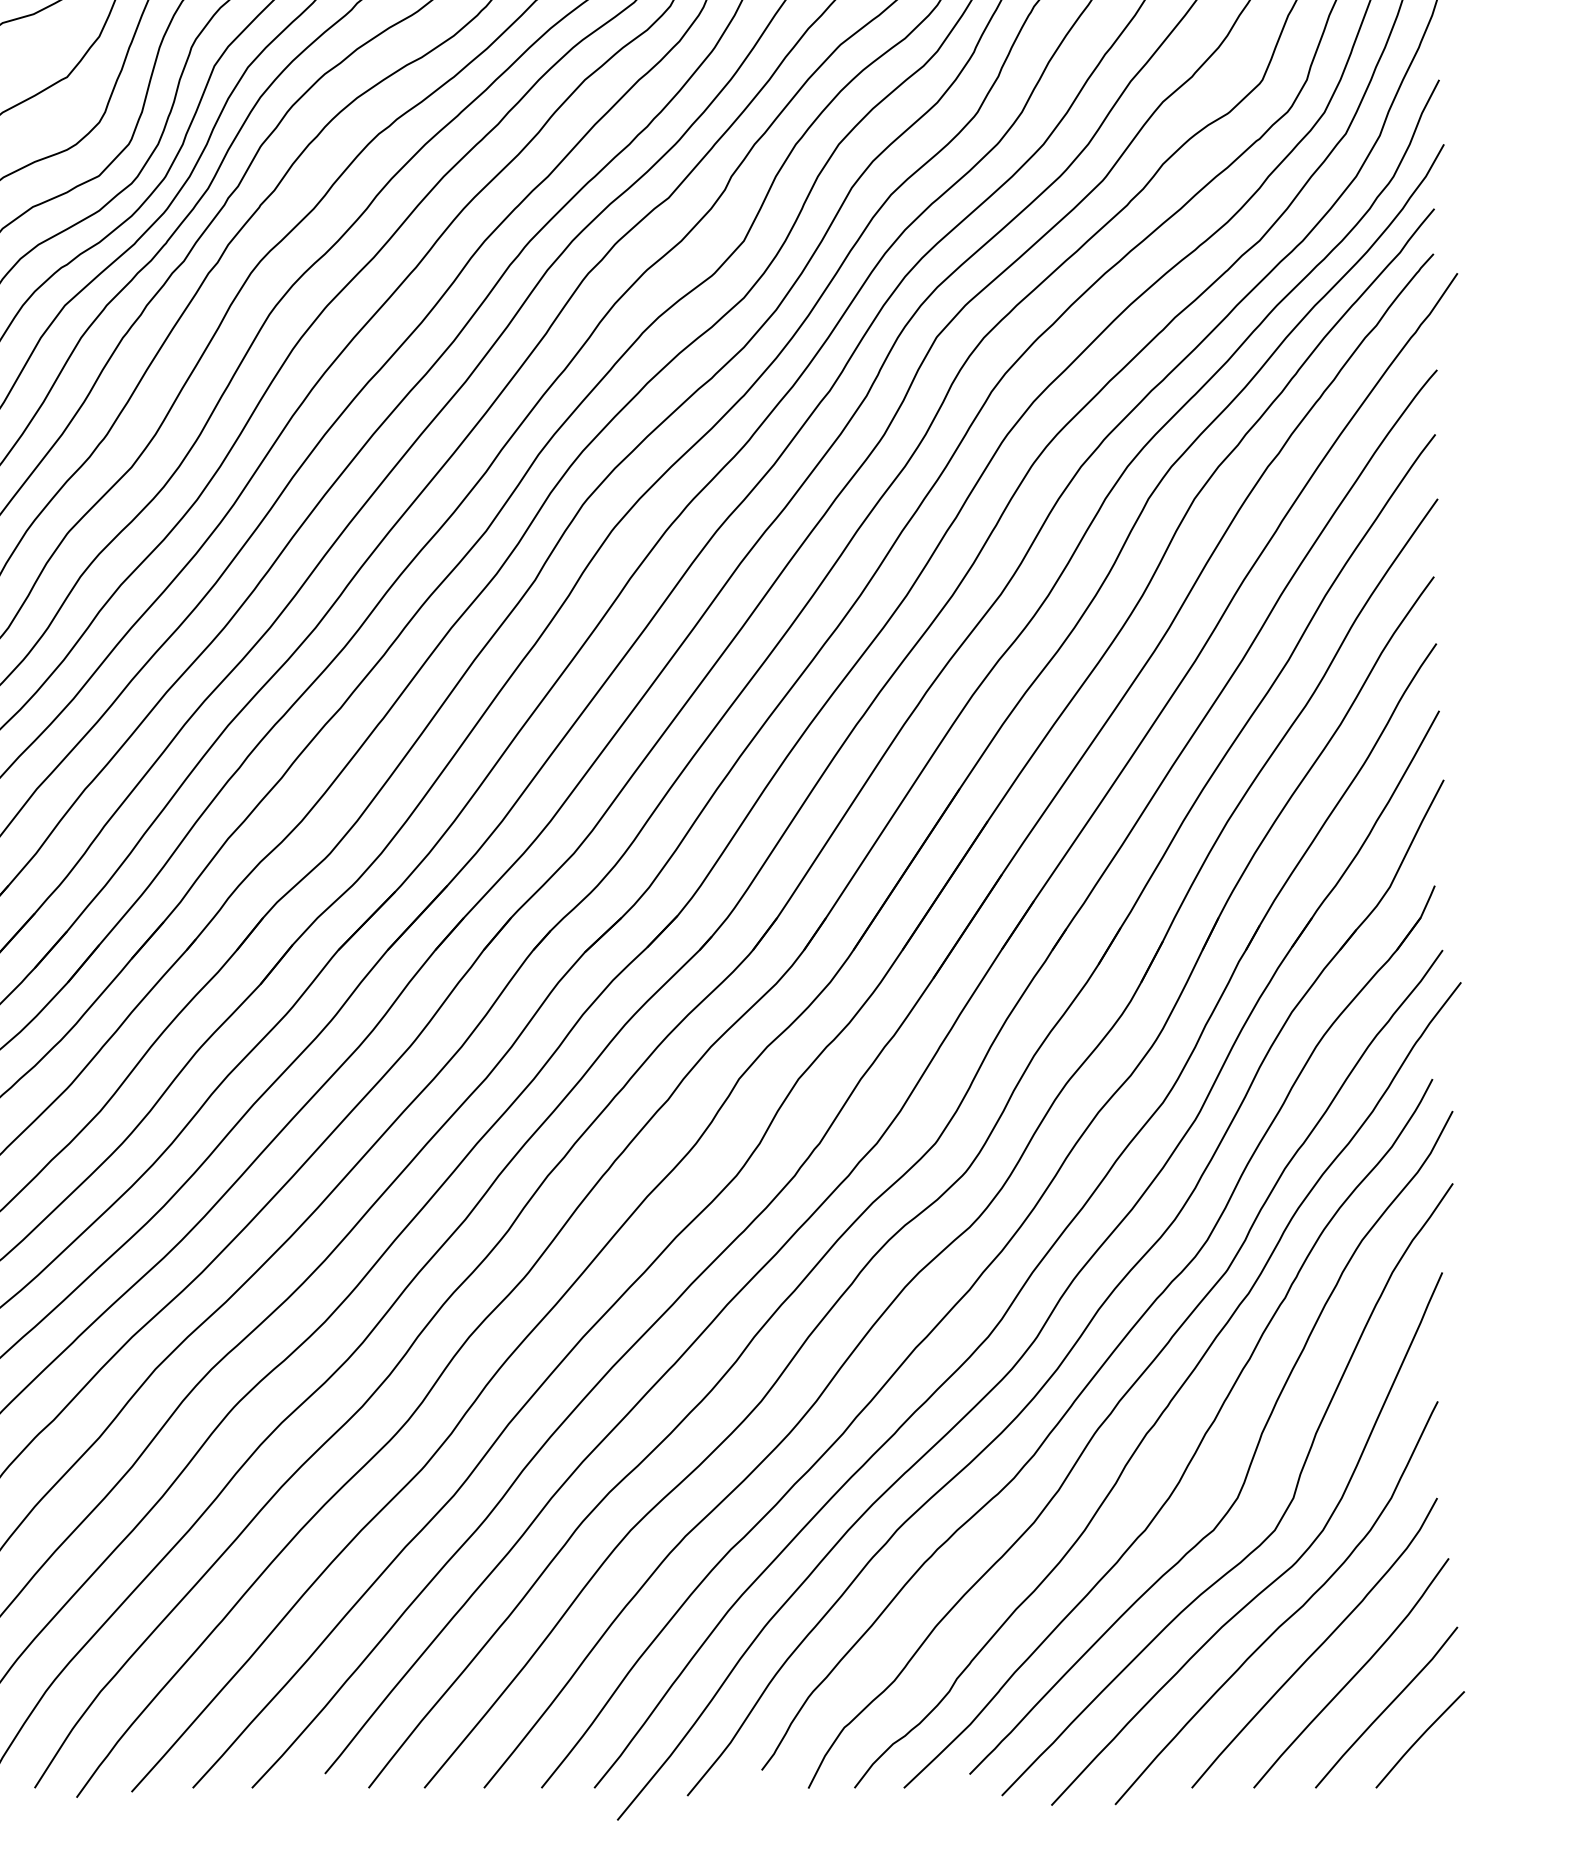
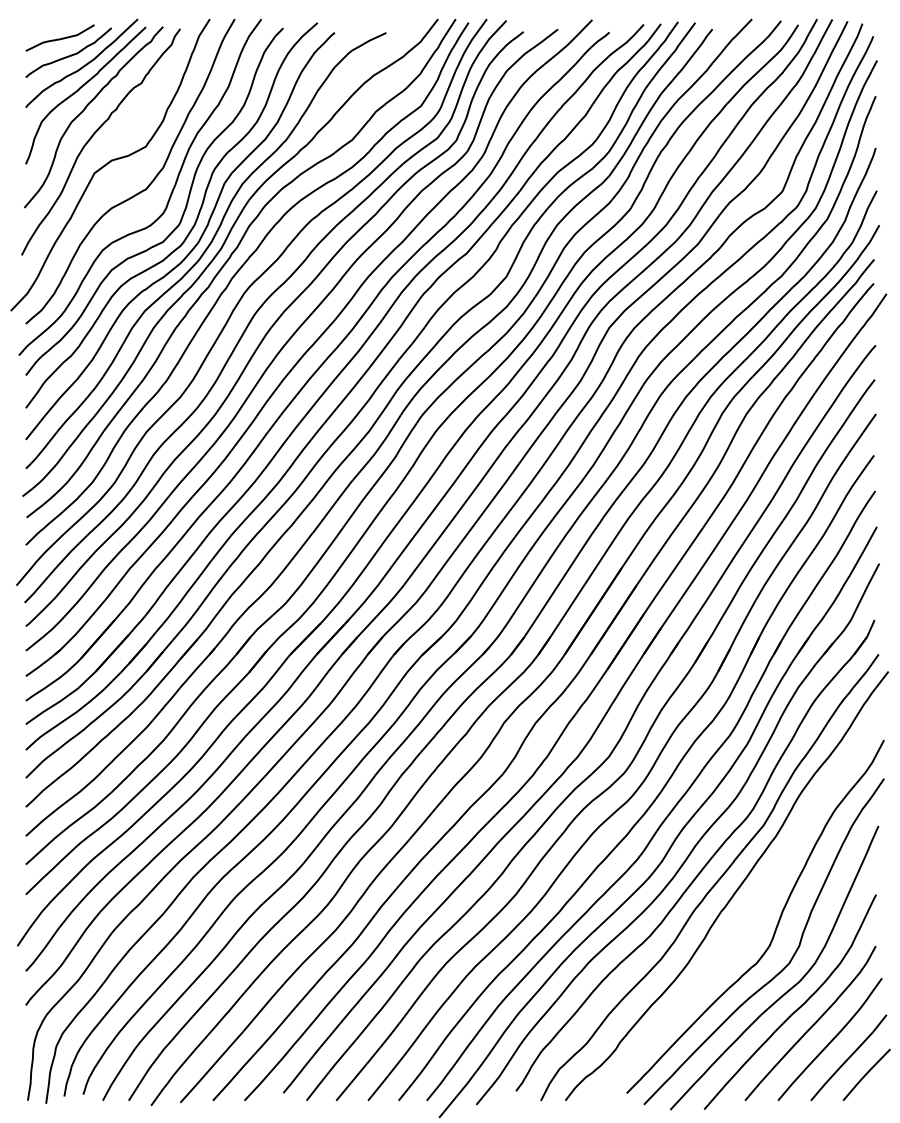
curve: (1196, 1446) -> (747, 918), removed

